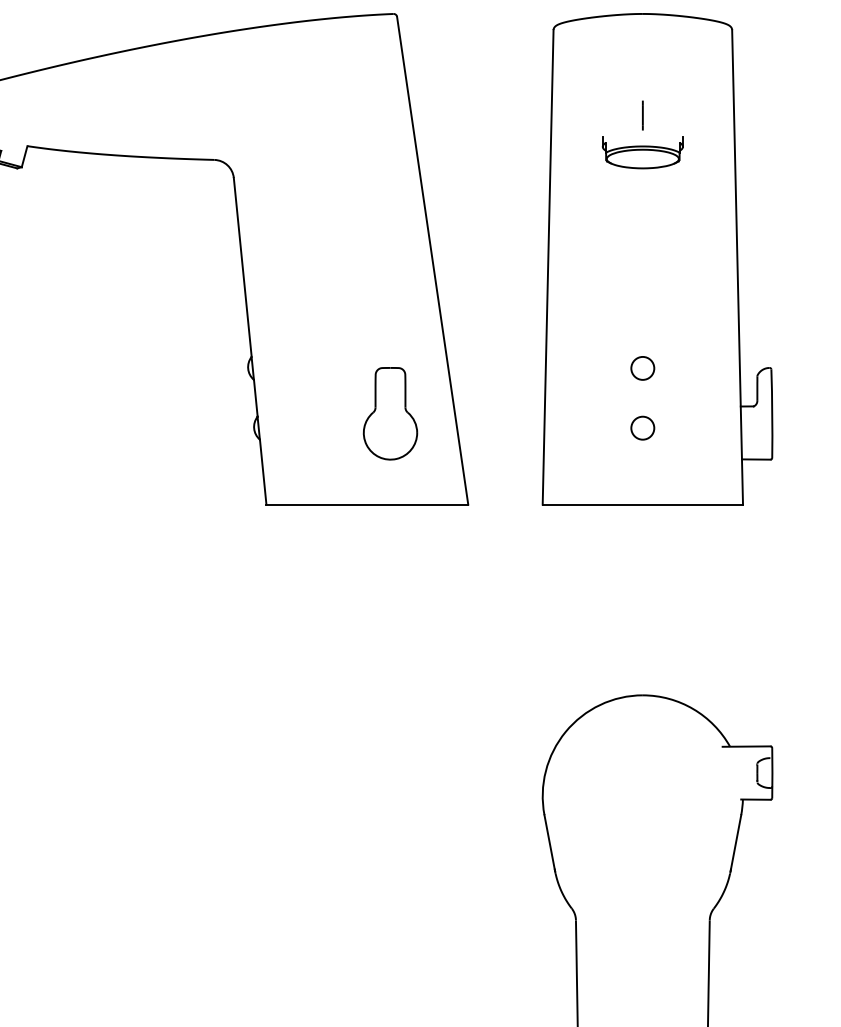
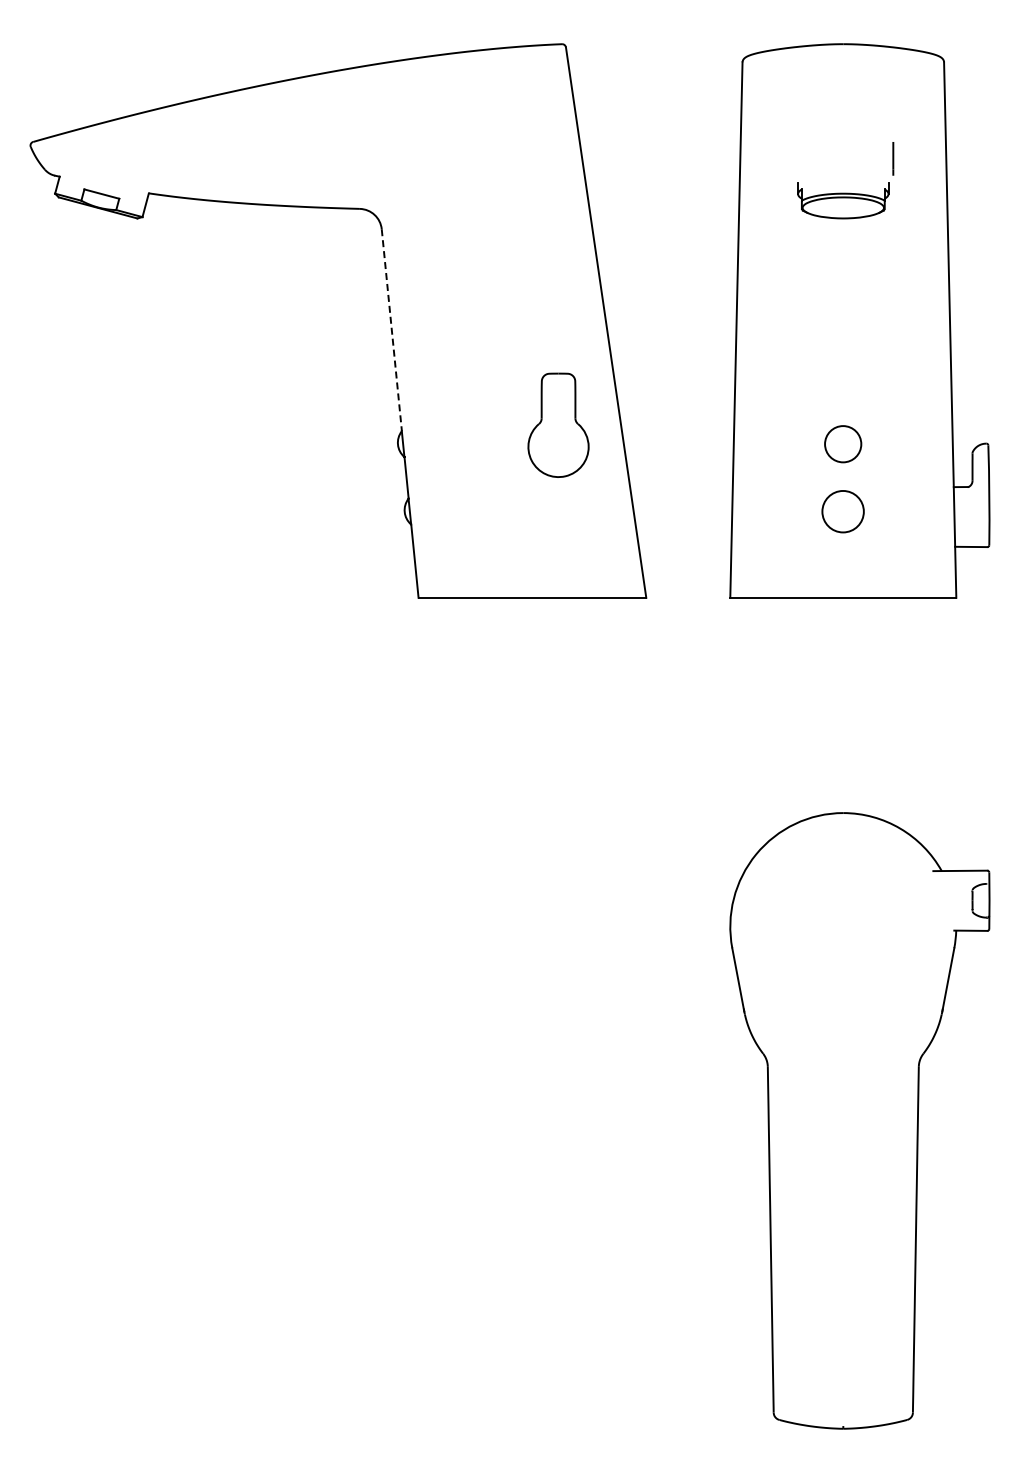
line: (643, 115) -> (893, 158), moved
line: (242, 267) -> (391, 330), solid -> dashed
part: (643, 367) -> (843, 443), size x1.4
part: (390, 413) -> (558, 424), moved
part: (643, 428) -> (843, 511), size x1.6

